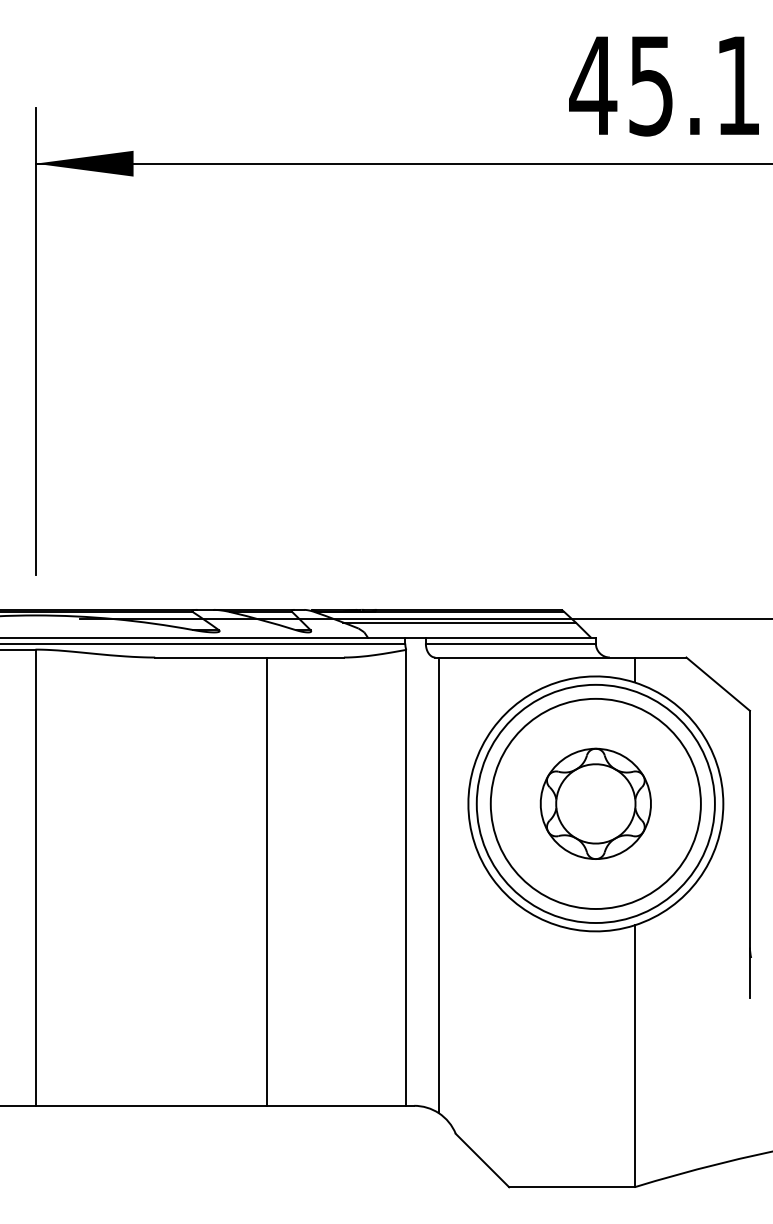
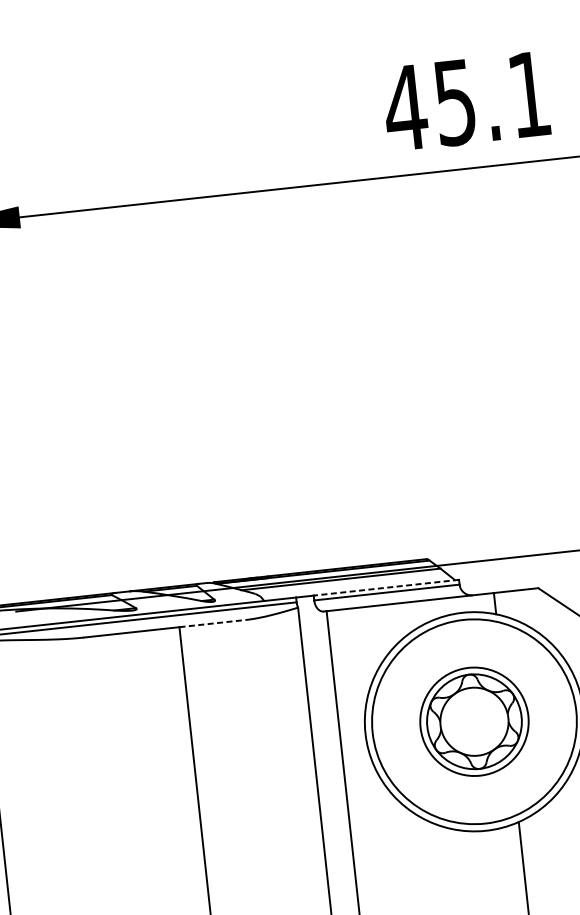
line: (510, 637) -> (386, 587), solid -> dashed
line: (305, 657) -> (212, 623), solid -> dashed
circle: (595, 803) -> (474, 721), size x0.6

